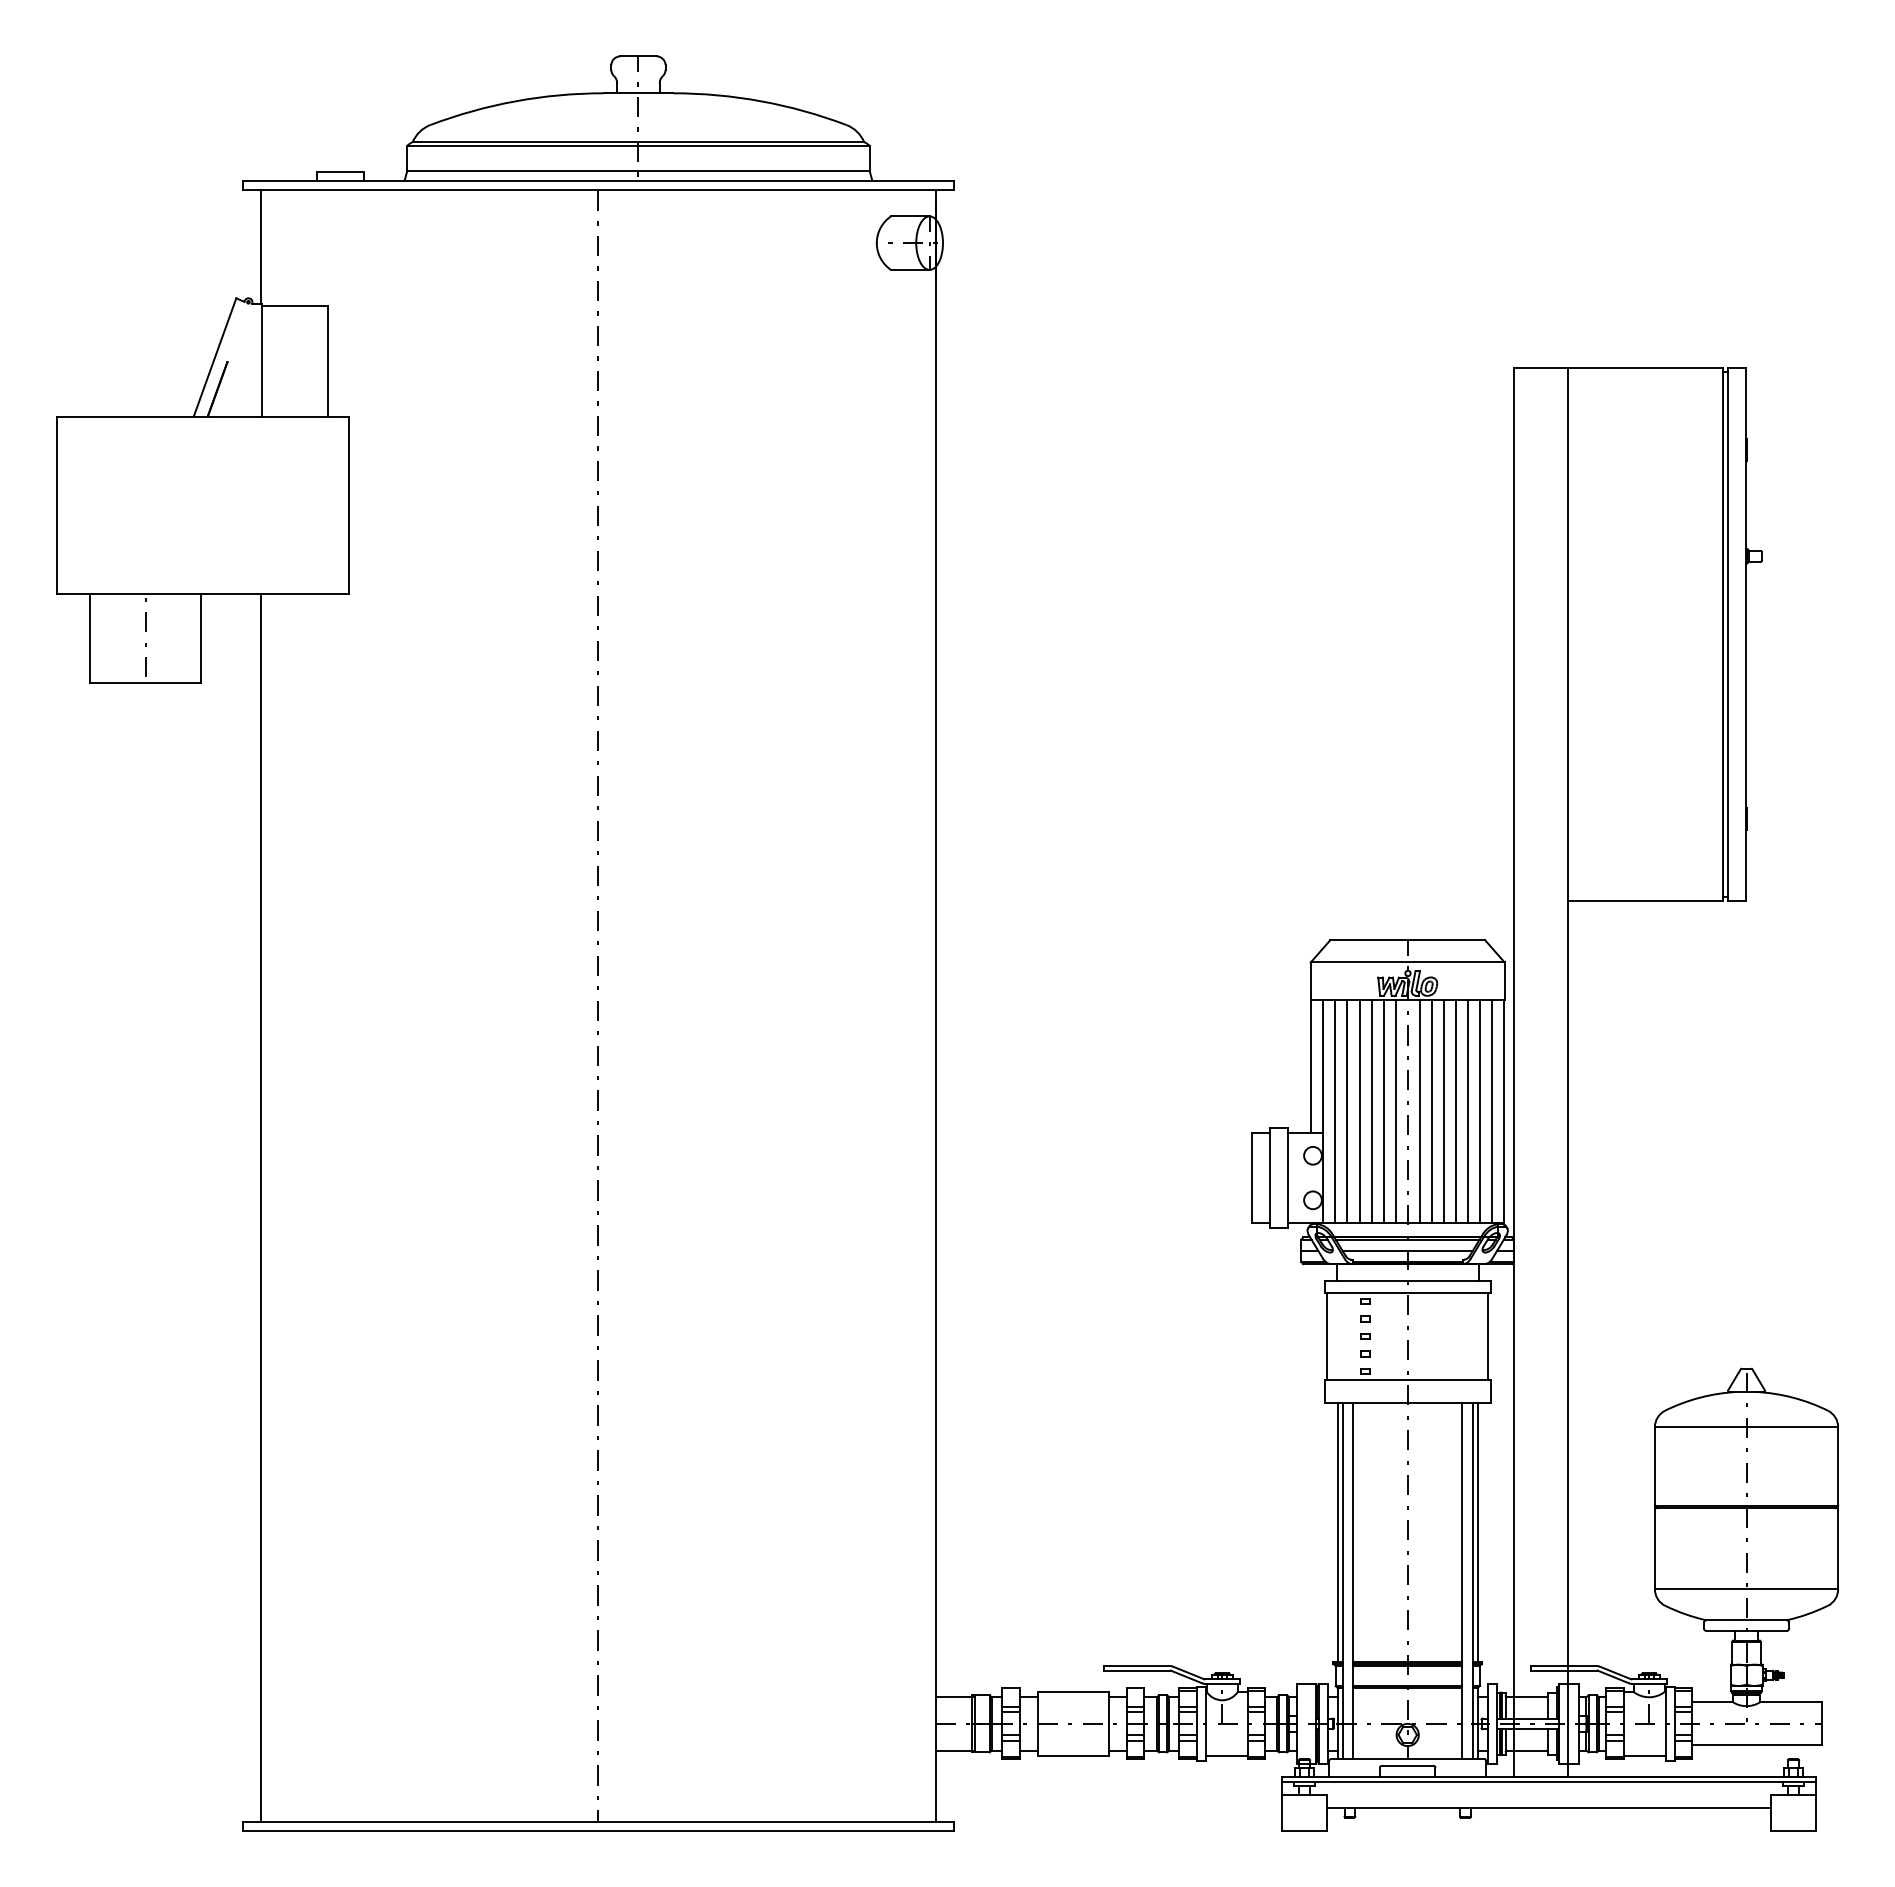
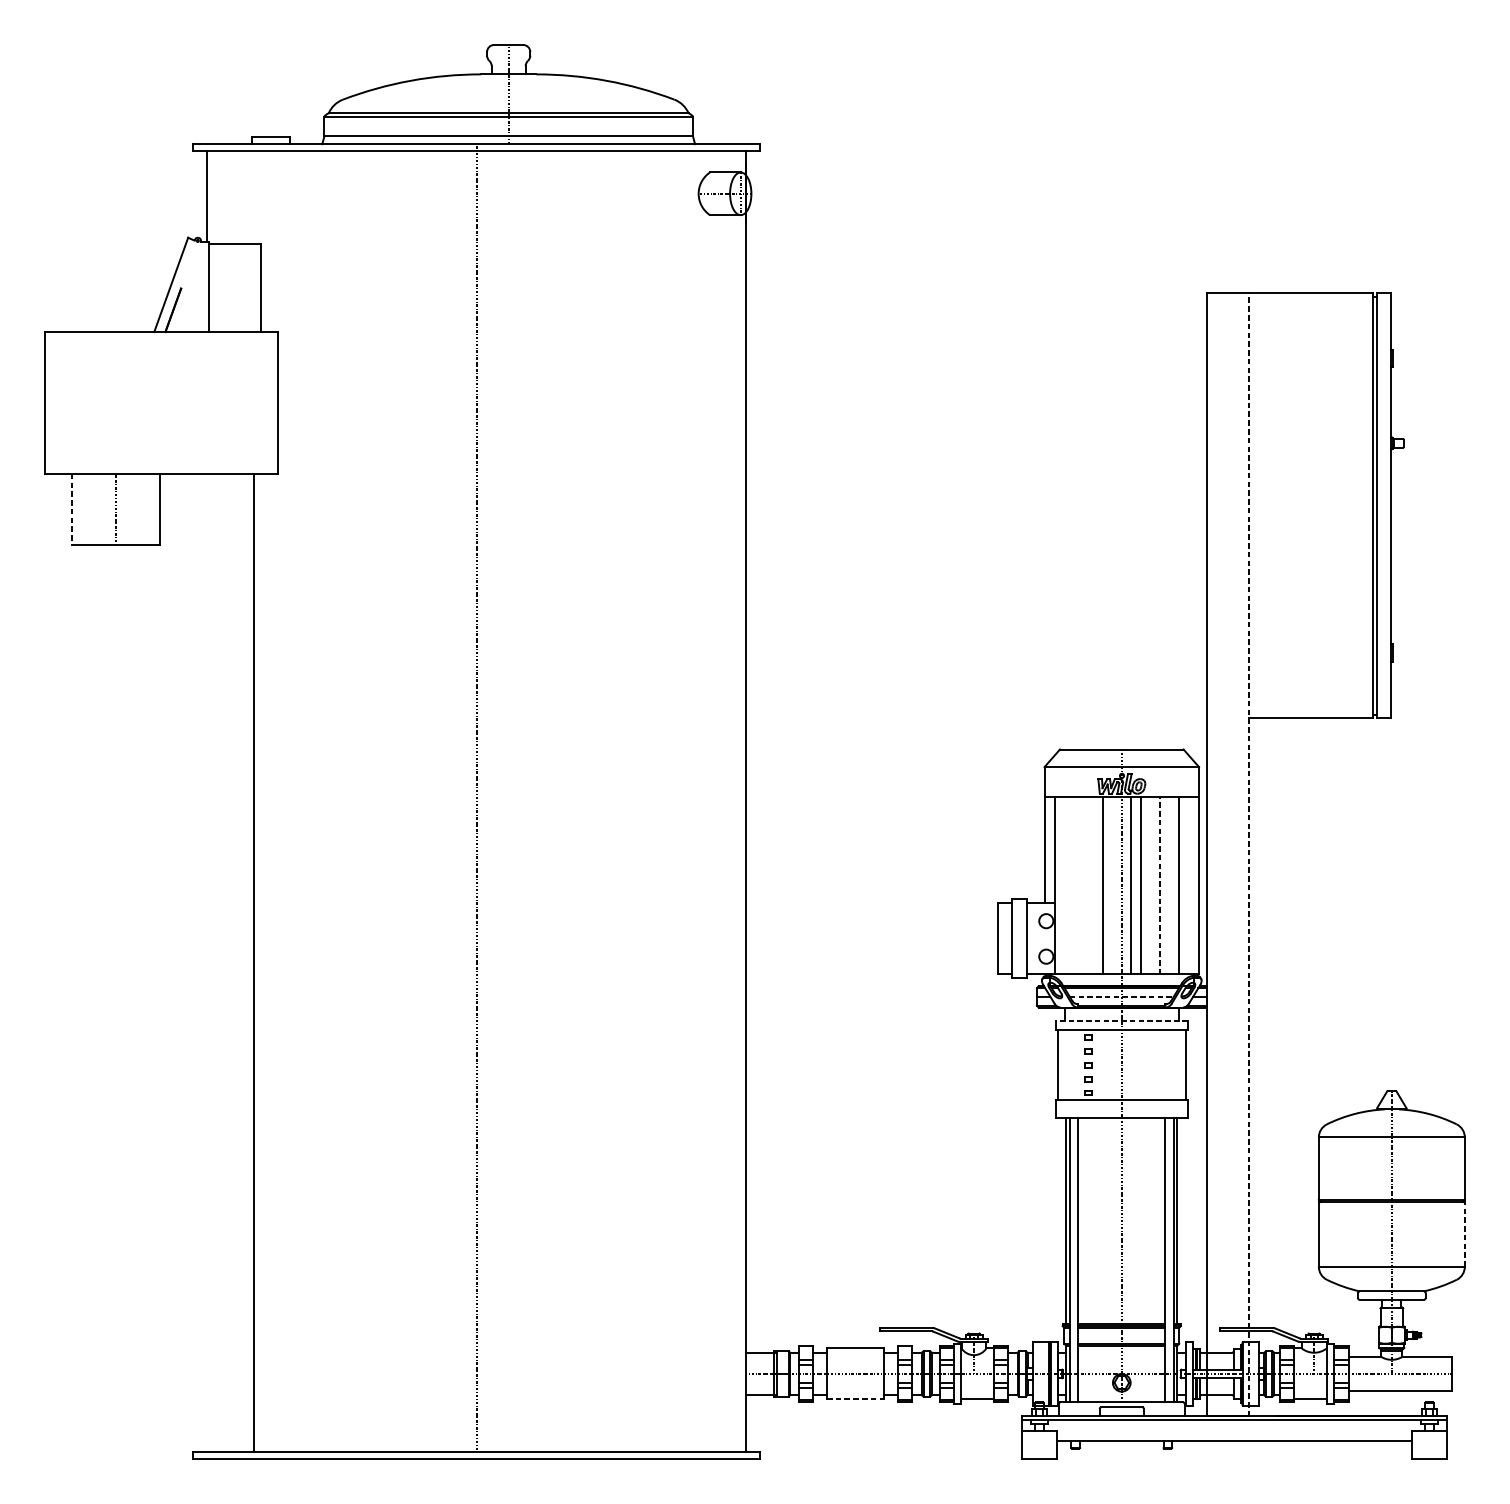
line: (90, 639) -> (71, 509), solid -> dashed
line: (1567, 1072) -> (1249, 854), solid -> dashed
line: (1335, 1110) -> (1064, 885), removed
line: (1347, 1110) -> (1073, 885), removed
line: (1359, 1110) -> (1083, 885), removed
line: (1371, 1110) -> (1092, 885), removed
line: (1395, 1110) -> (1112, 885), removed
line: (1443, 1110) -> (1150, 885), removed
line: (1455, 1110) -> (1159, 885), solid -> dashed
line: (1468, 1110) -> (1170, 885), removed
line: (1492, 1110) -> (1189, 885), removed
line: (260, 1207) -> (253, 962), moved
line: (1408, 1250) -> (1122, 996), solid -> dashed
line: (1407, 1281) -> (1121, 1021), solid -> dashed
line: (1838, 1548) -> (1465, 1234), solid -> dashed
line: (1073, 1755) -> (855, 1399), solid -> dashed

